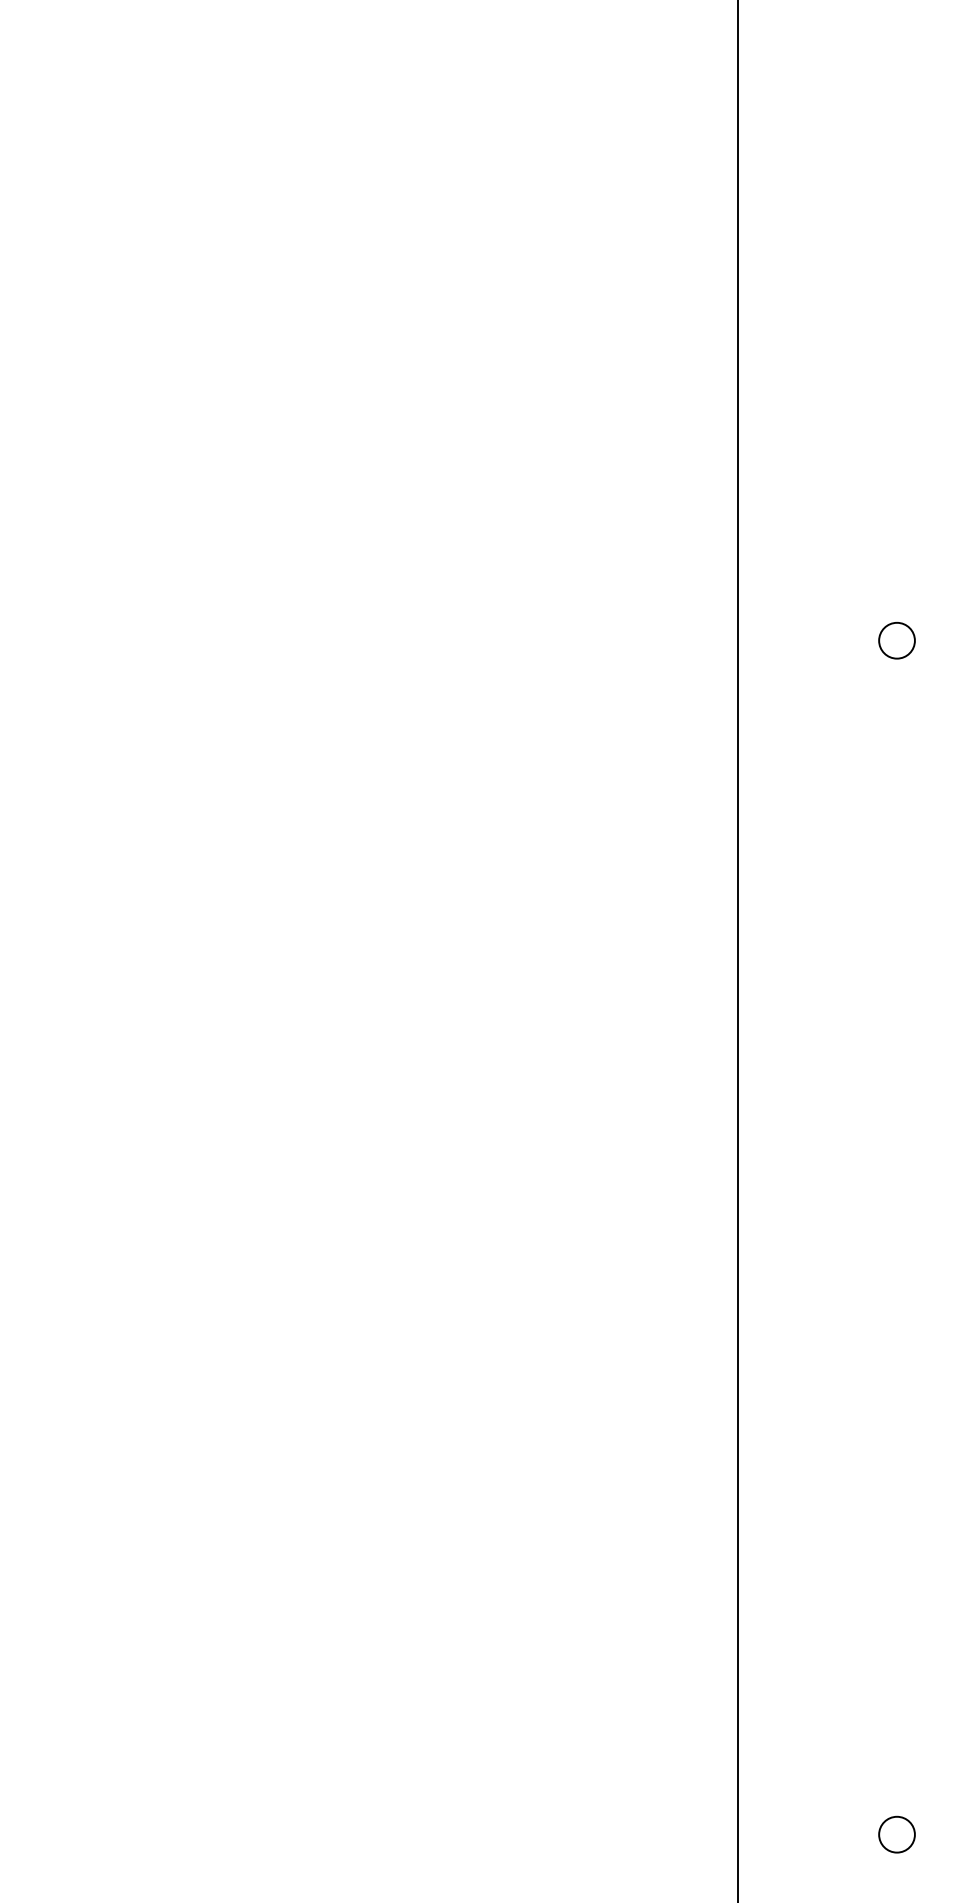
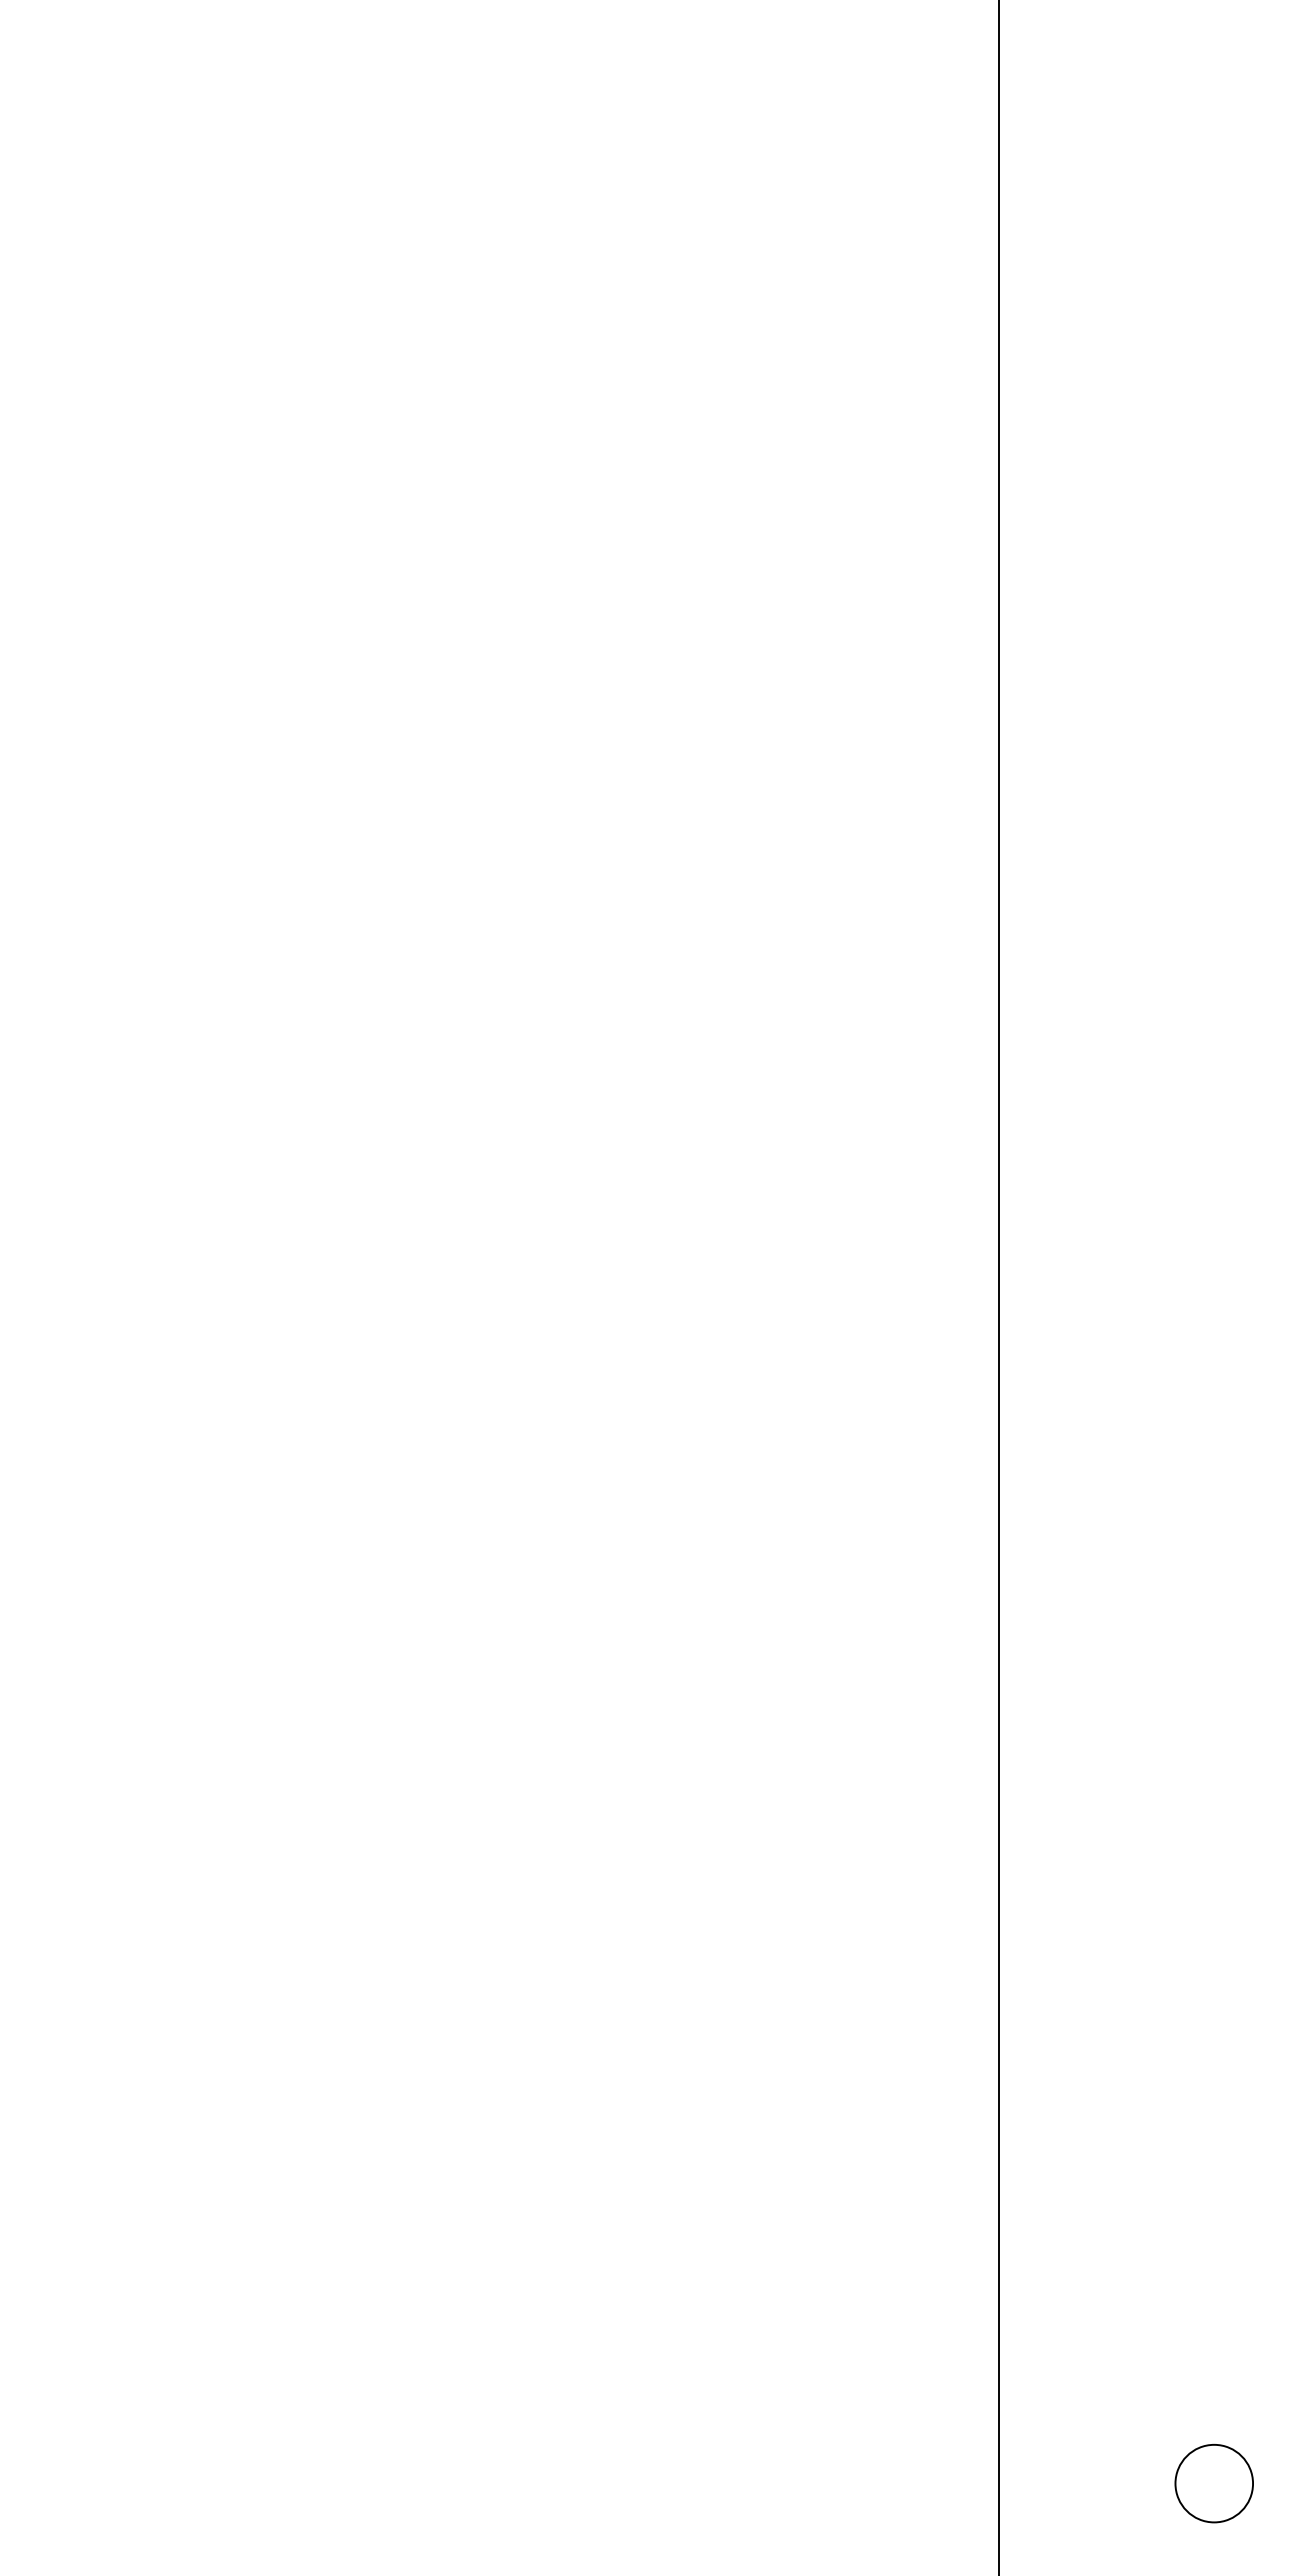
circle: (897, 640) -> (1214, 867), removed
circle: (897, 1834) -> (1214, 2483), size x1.6

